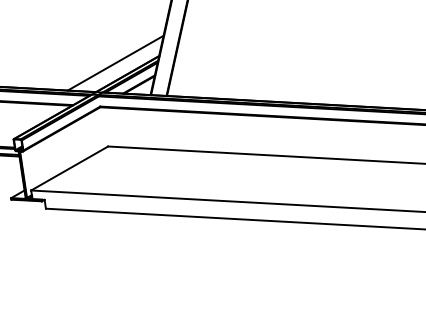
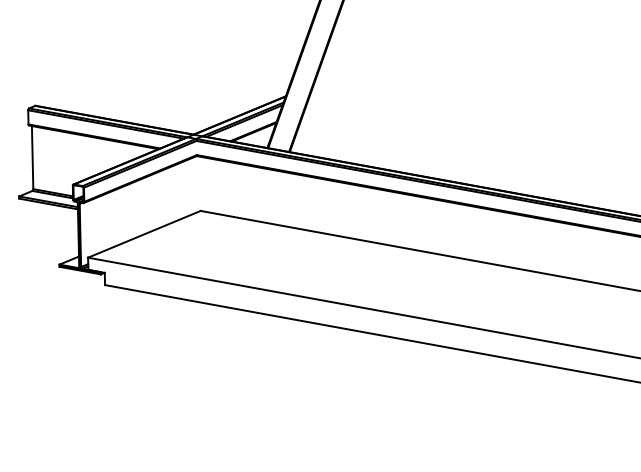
line: (115, 63) -> (225, 98), removed

